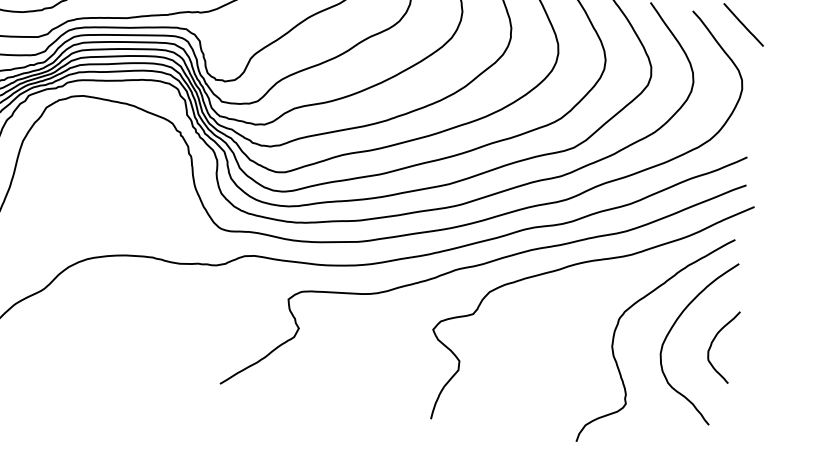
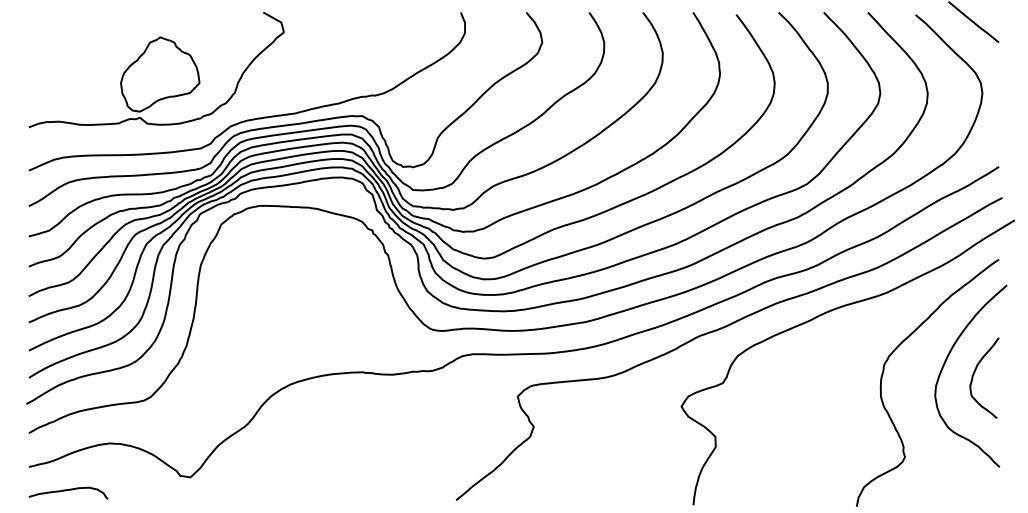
curve: (714, 339) -> (975, 372), moved

